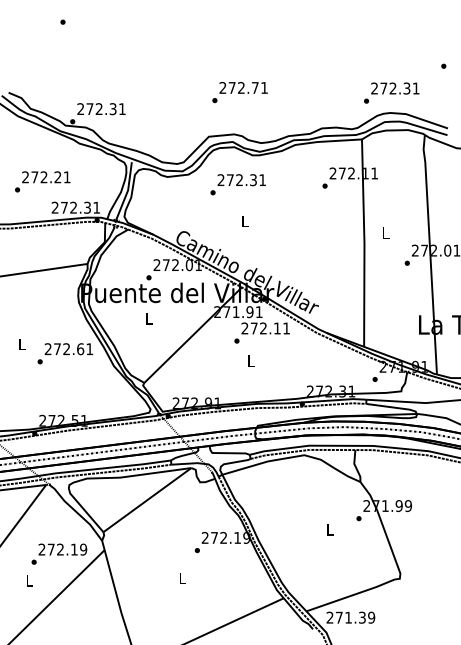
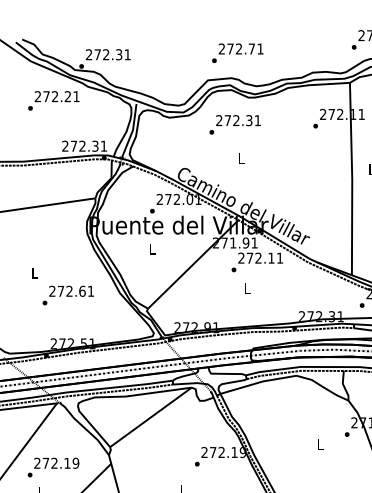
text: (239, 92) -> (237, 53), moved
text: (42, 181) -> (53, 100), moved
text: (65, 353) -> (68, 295), moved
text: (59, 553) -> (53, 466), moved

